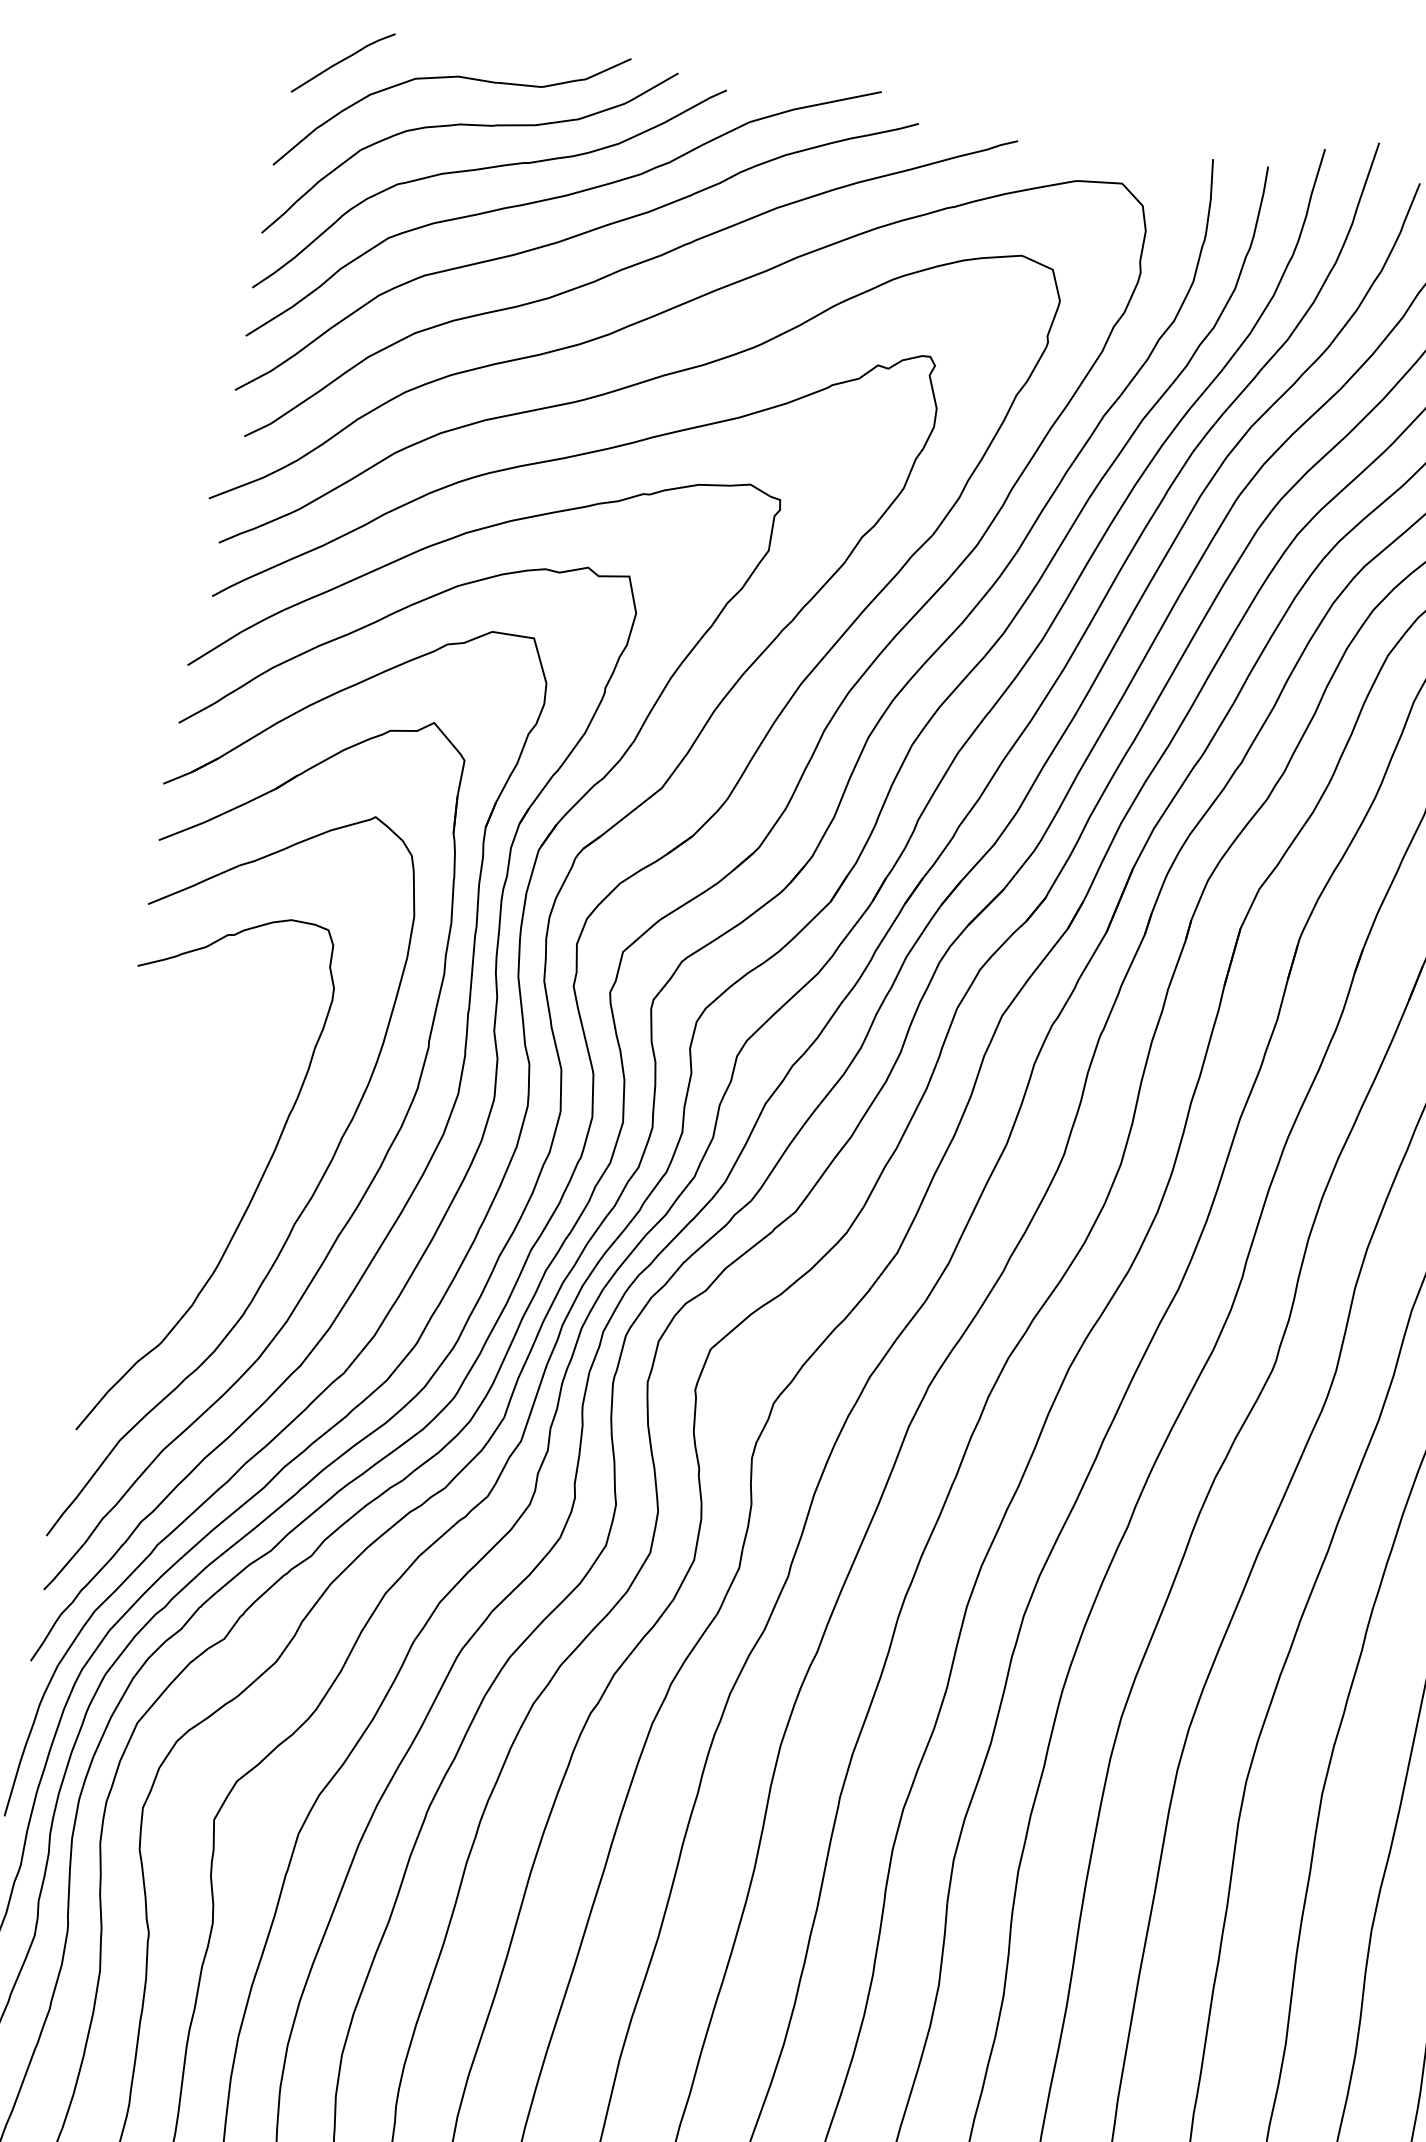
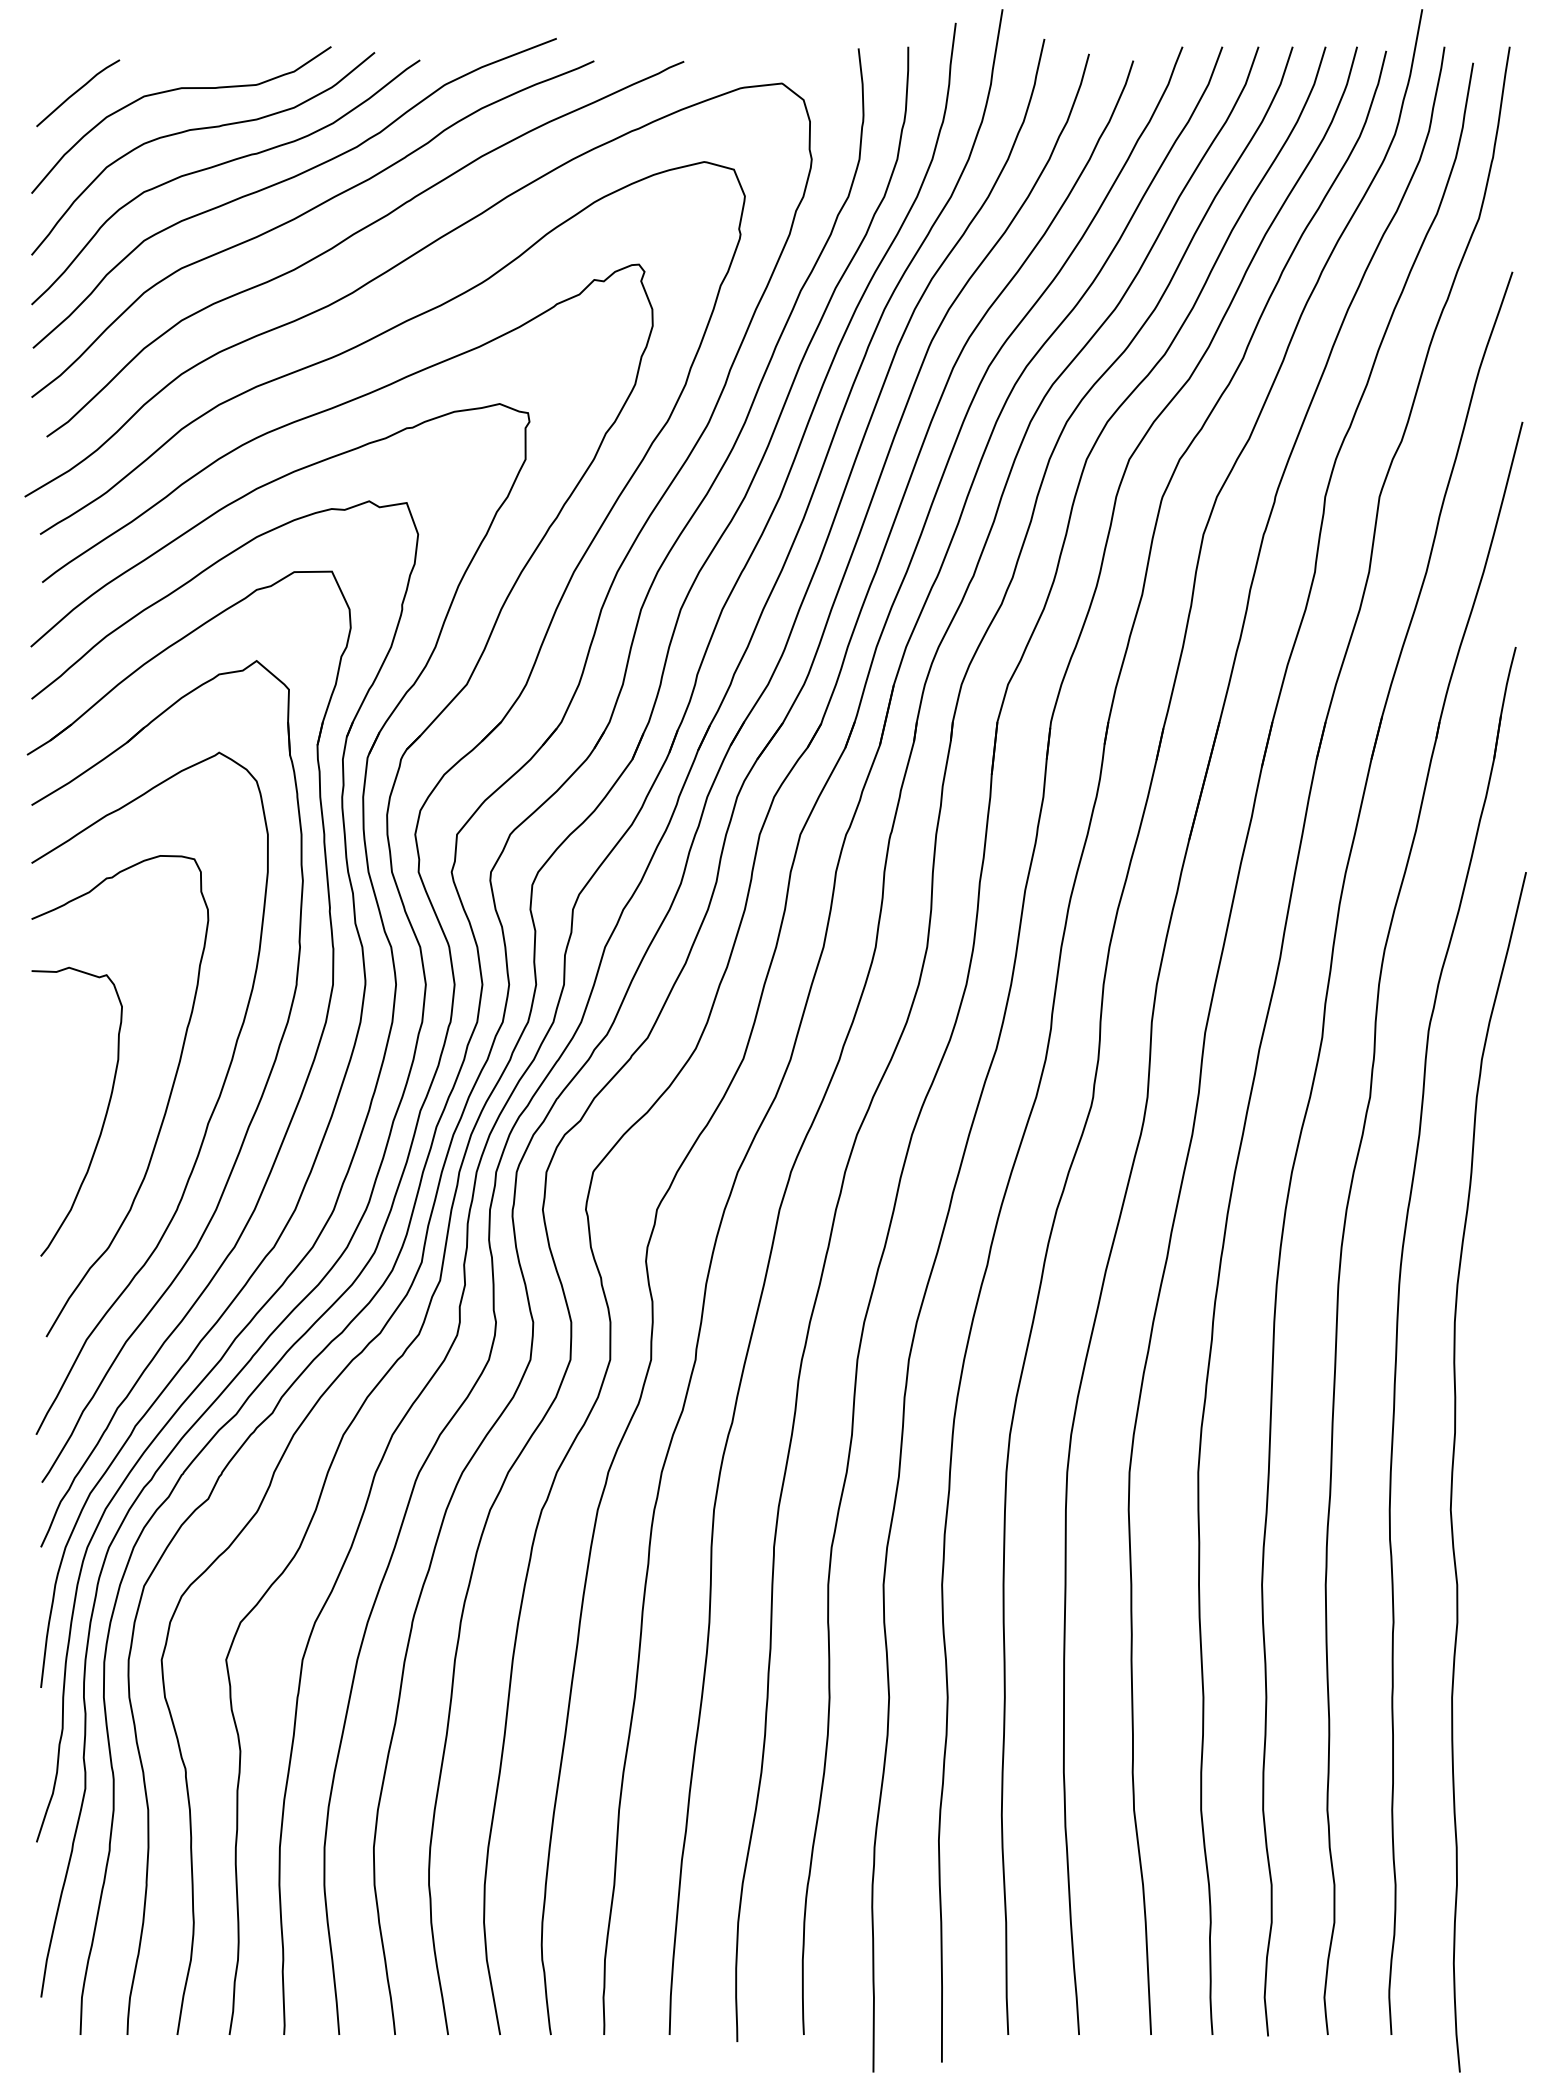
curve: (181, 1197) -> (104, 1116), added

